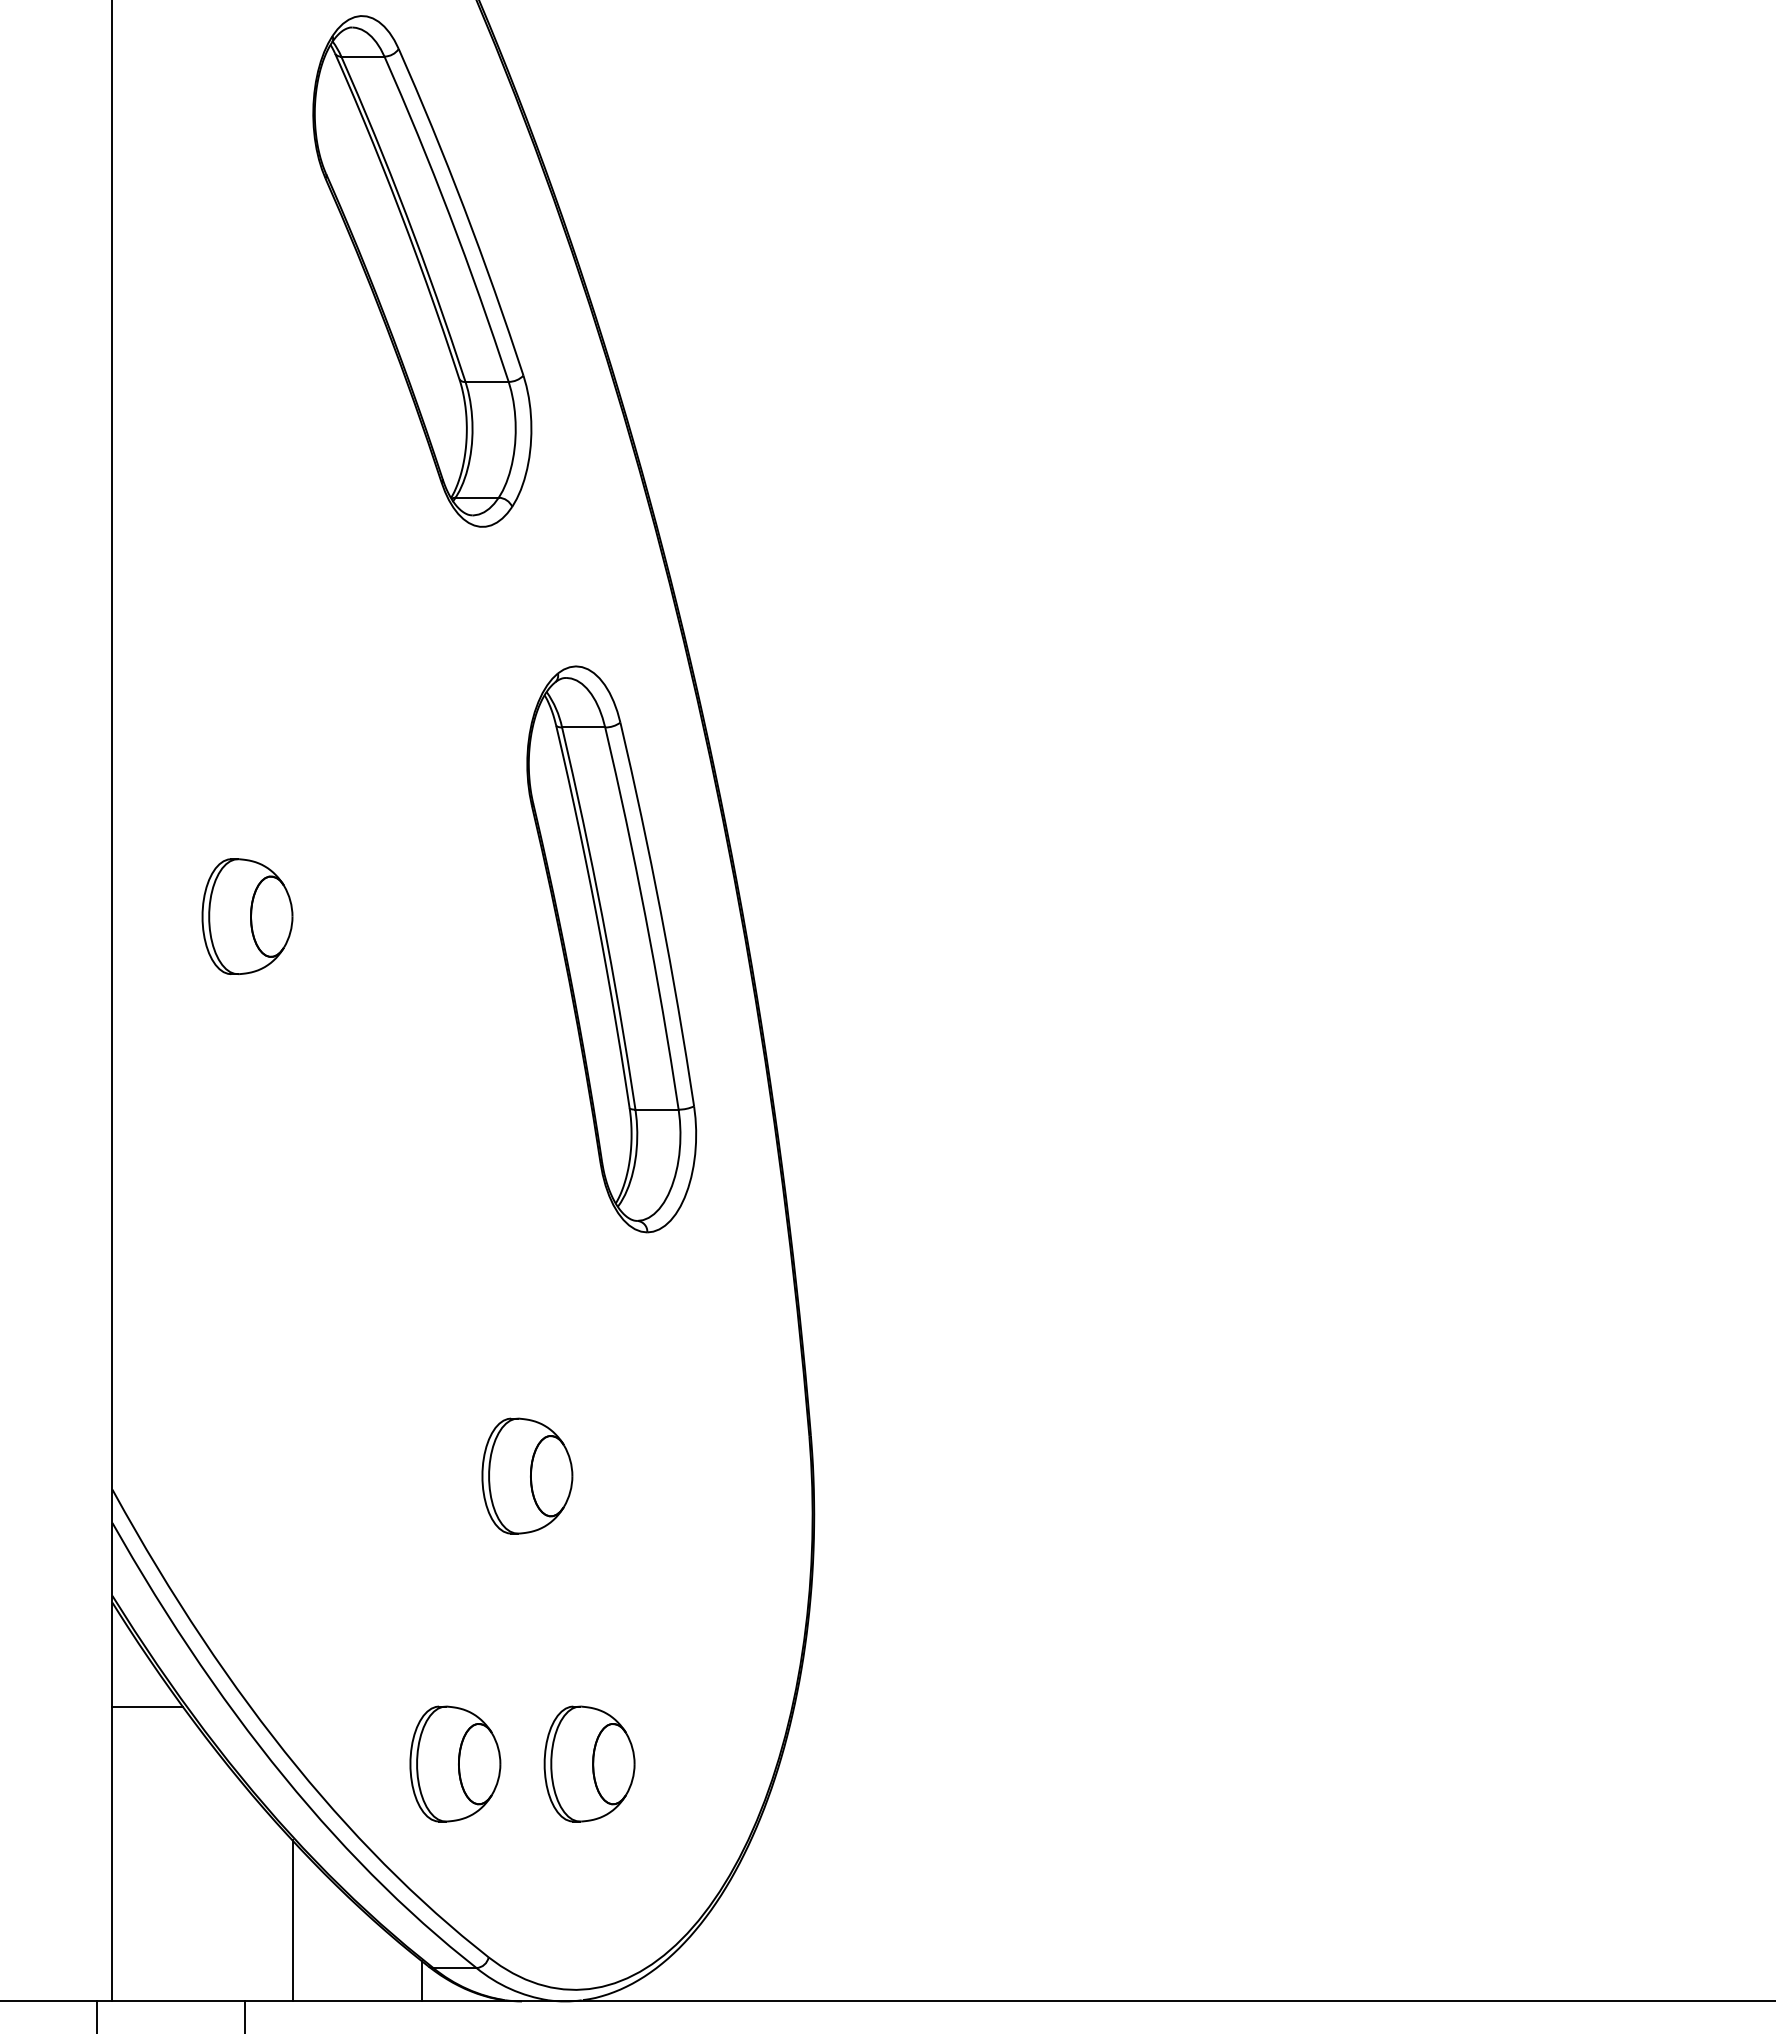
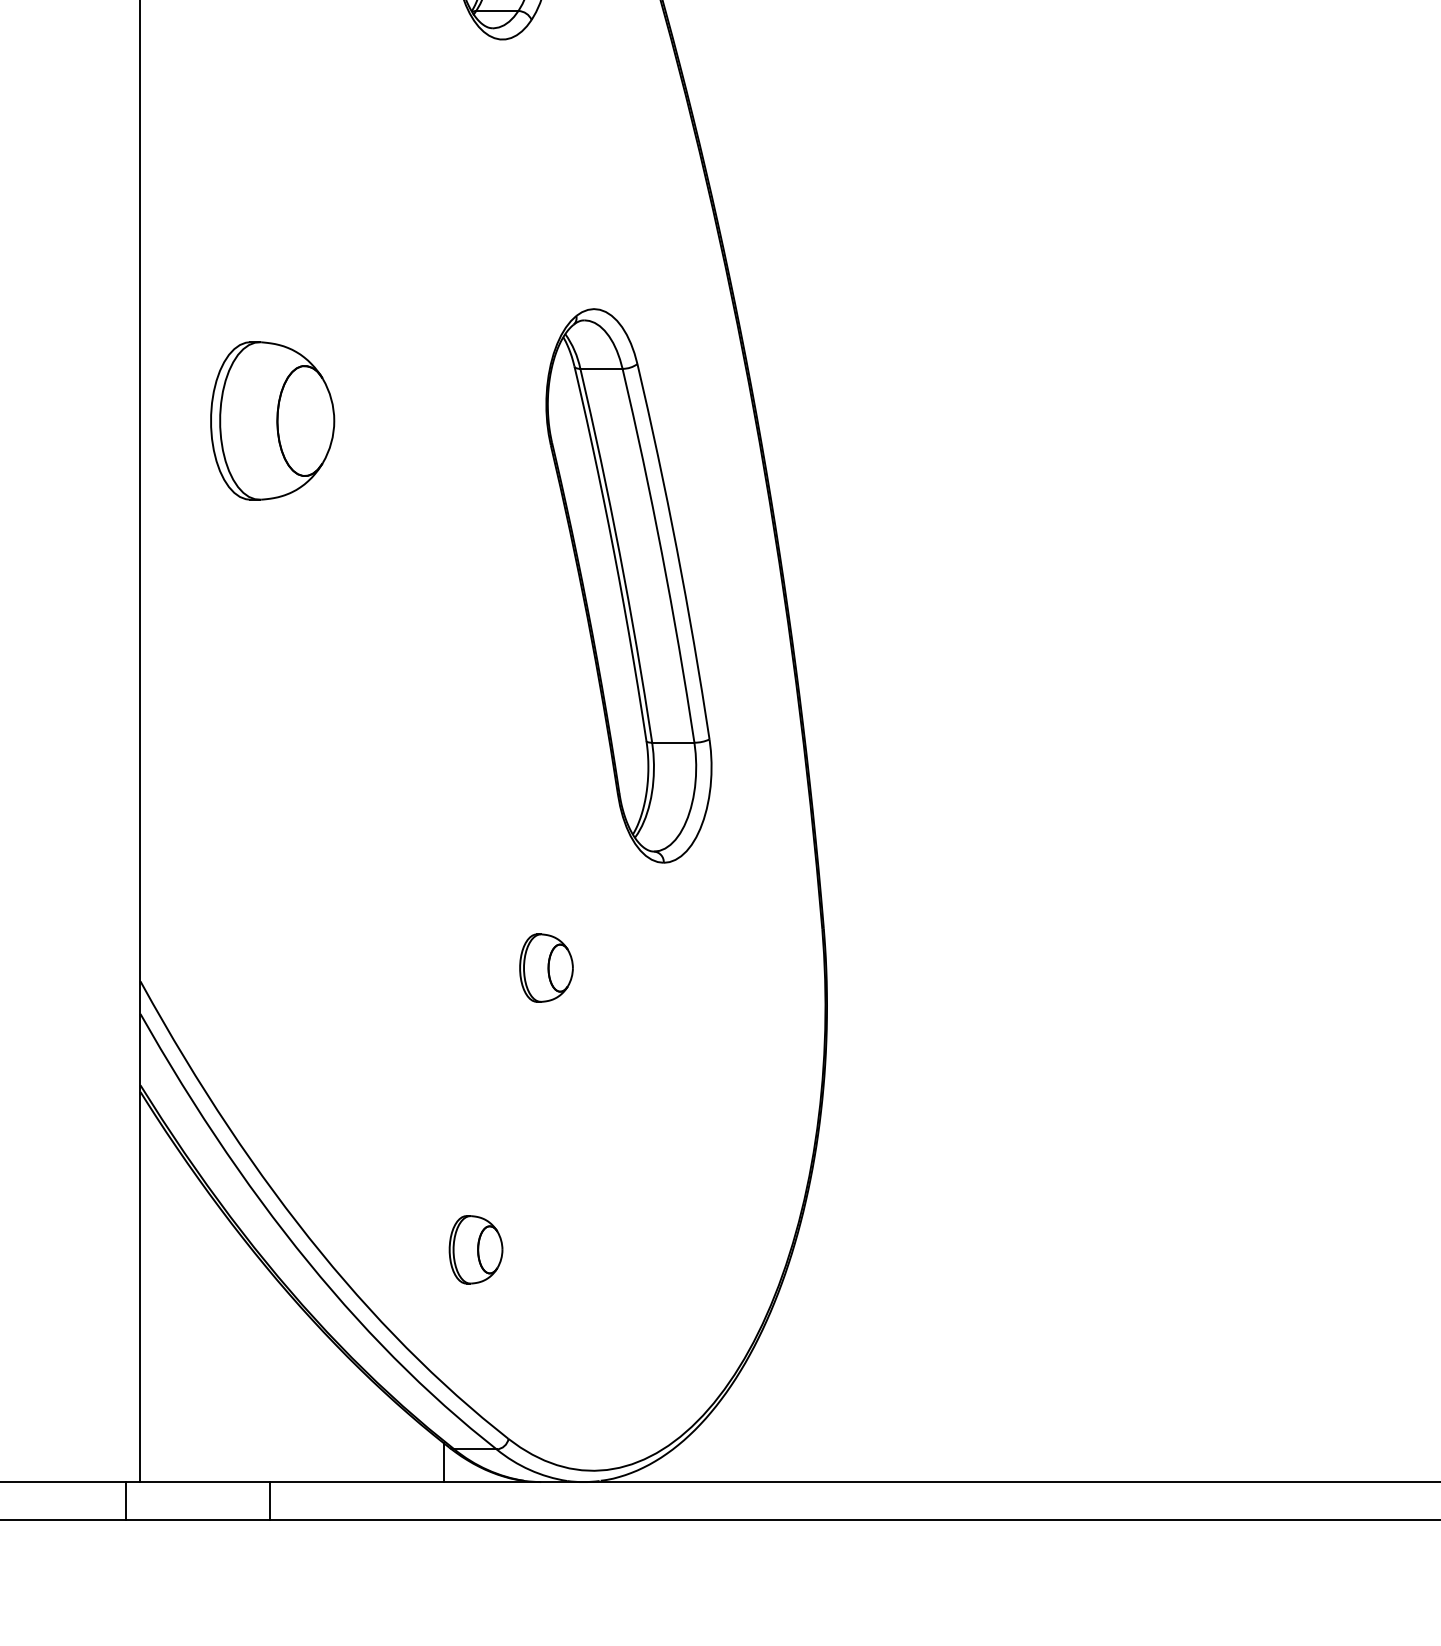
part: (247, 916) -> (272, 420), size x1.4
part: (611, 949) -> (628, 586), moved
part: (527, 1475) -> (546, 967), size x0.6
line: (147, 1706) -> (174, 1193), removed
part: (455, 1763) -> (476, 1249), size x0.6
part: (589, 1763) -> (607, 1249), removed
line: (292, 1920) -> (316, 1402), removed

